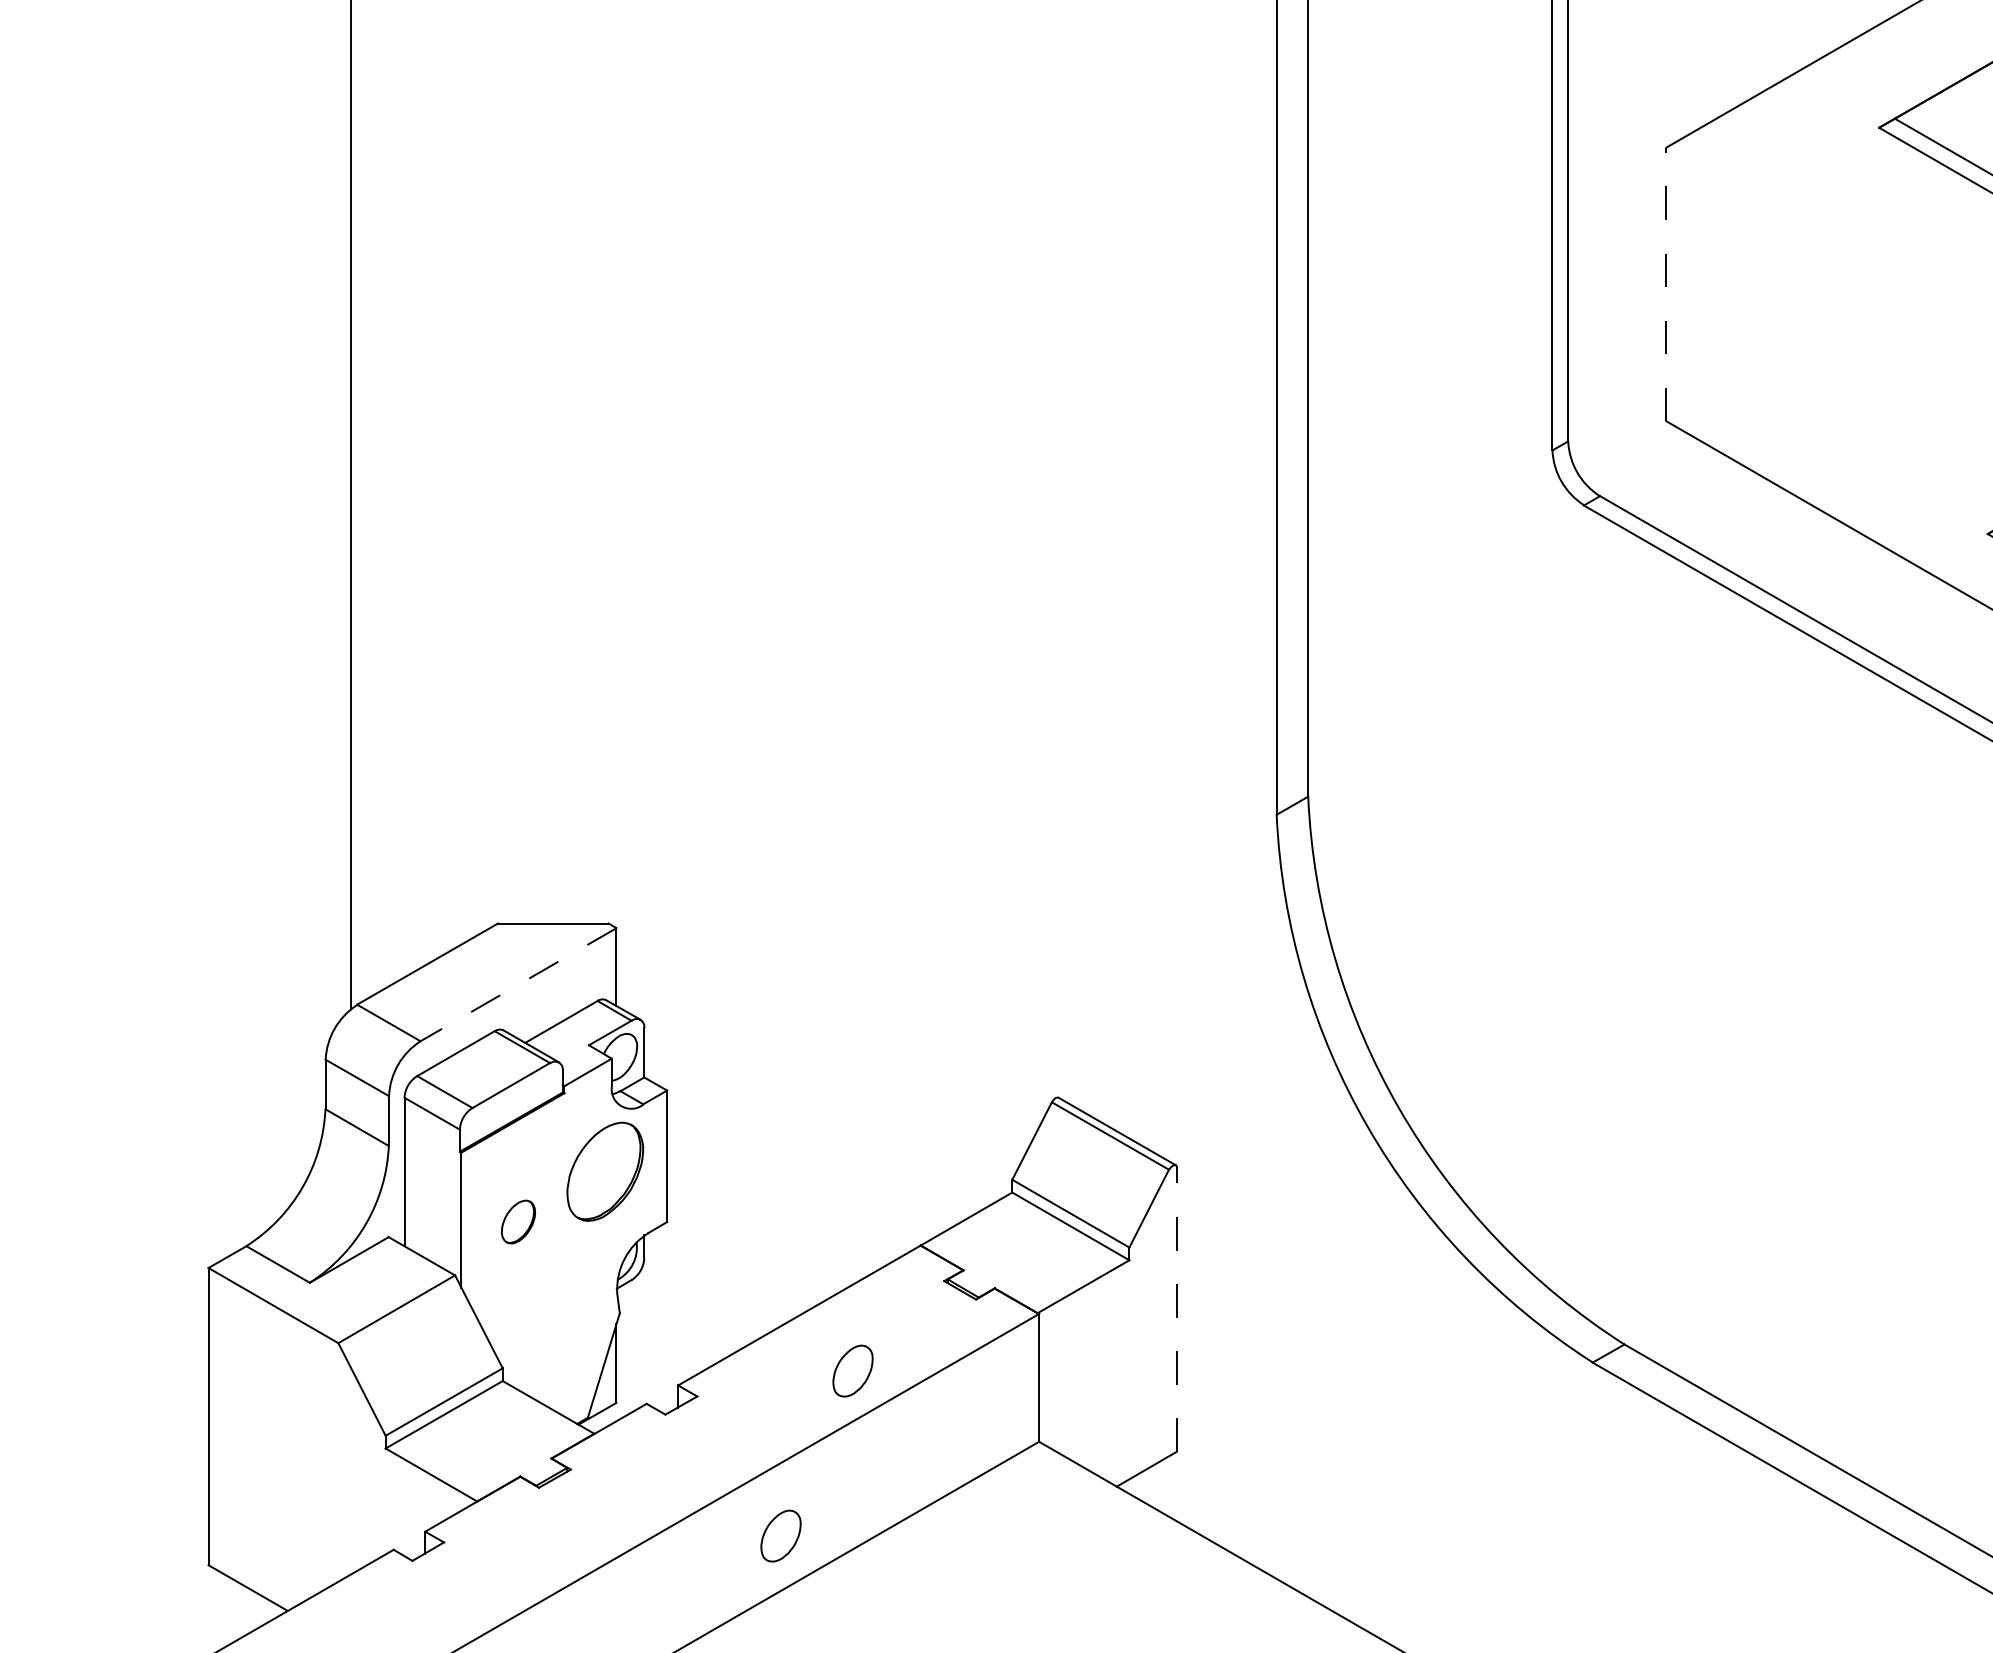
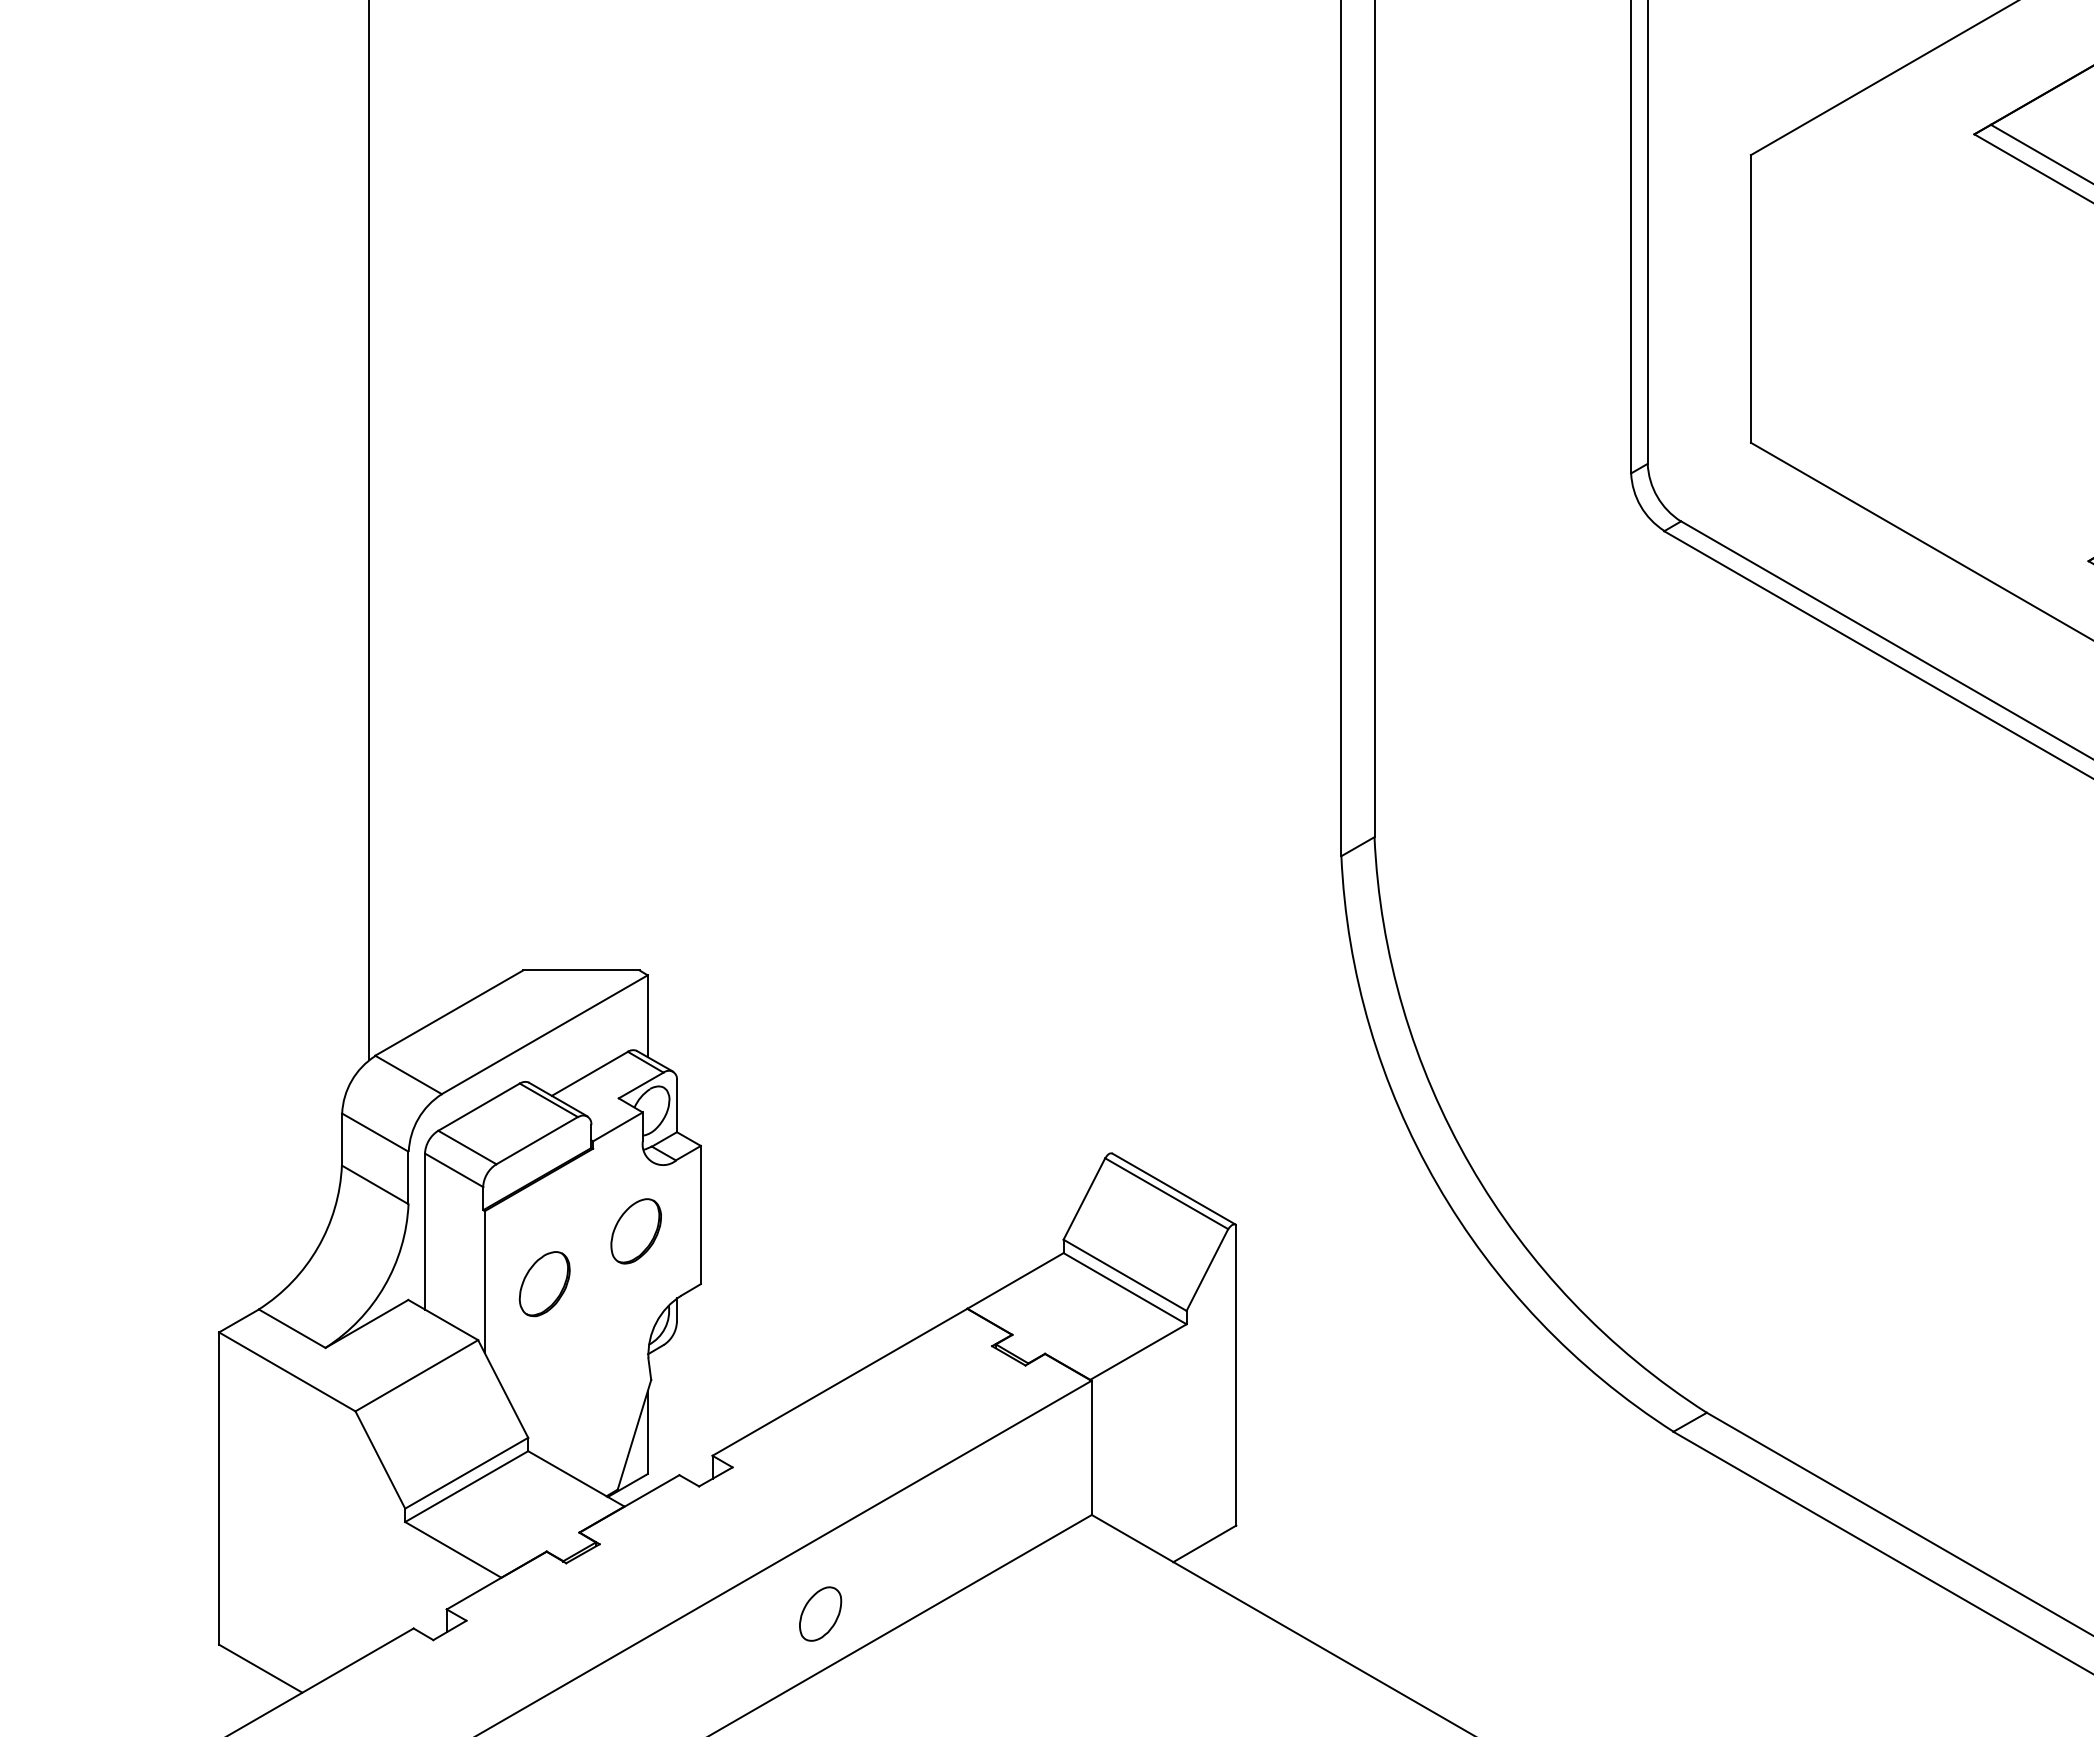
line: (1666, 284) -> (1750, 299), dashed -> solid
line: (518, 984) -> (544, 1034), dashed -> solid
part: (605, 1171) -> (636, 1230), size x0.62
part: (518, 1221) -> (544, 1283), size x1.43
line: (1176, 1308) -> (1236, 1374), dashed -> solid
part: (852, 1370) -> (895, 1440), removed

